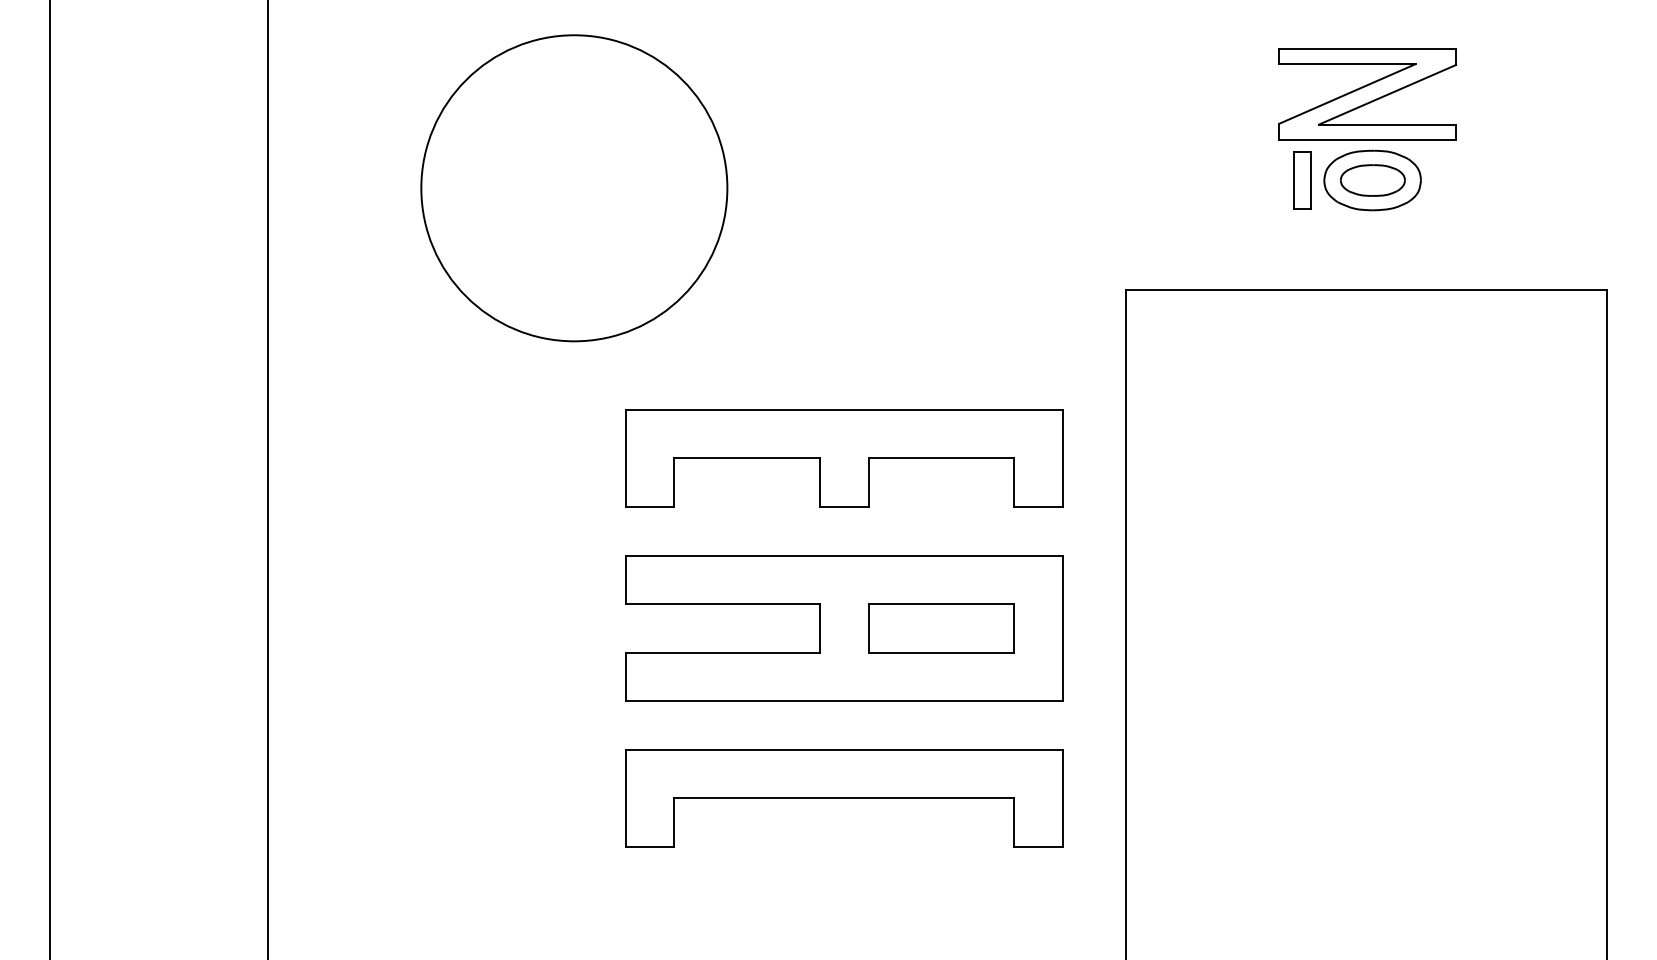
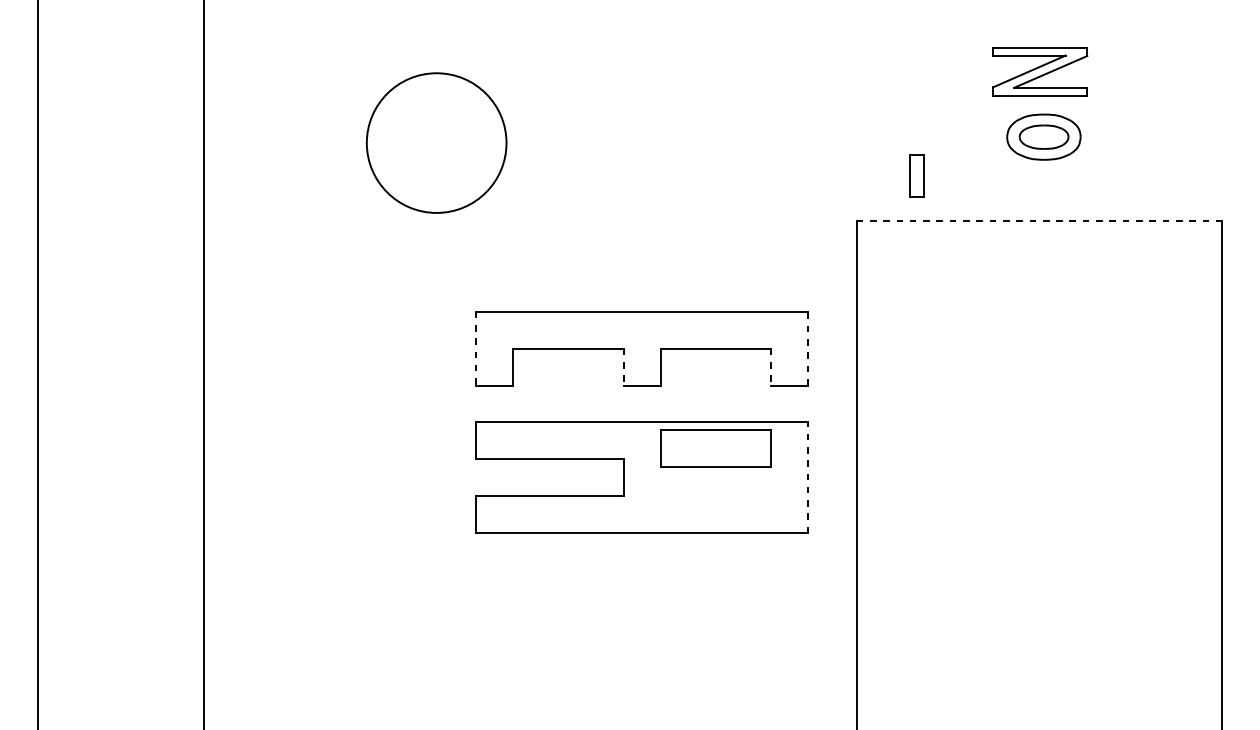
part: (1367, 94) -> (1040, 71), size x0.7
part: (1302, 180) -> (916, 175), moved
circle: (574, 188) -> (436, 143), size x0.6
line: (1366, 290) -> (1039, 220), solid -> dashed
line: (625, 458) -> (475, 348), solid -> dashed
line: (1063, 458) -> (808, 348), solid -> dashed
line: (820, 483) -> (623, 367), solid -> dashed
line: (1014, 483) -> (771, 367), solid -> dashed
part: (941, 628) -> (715, 448), moved
line: (1063, 628) -> (808, 477), solid -> dashed
part: (844, 798) -> (642, 607), removed

